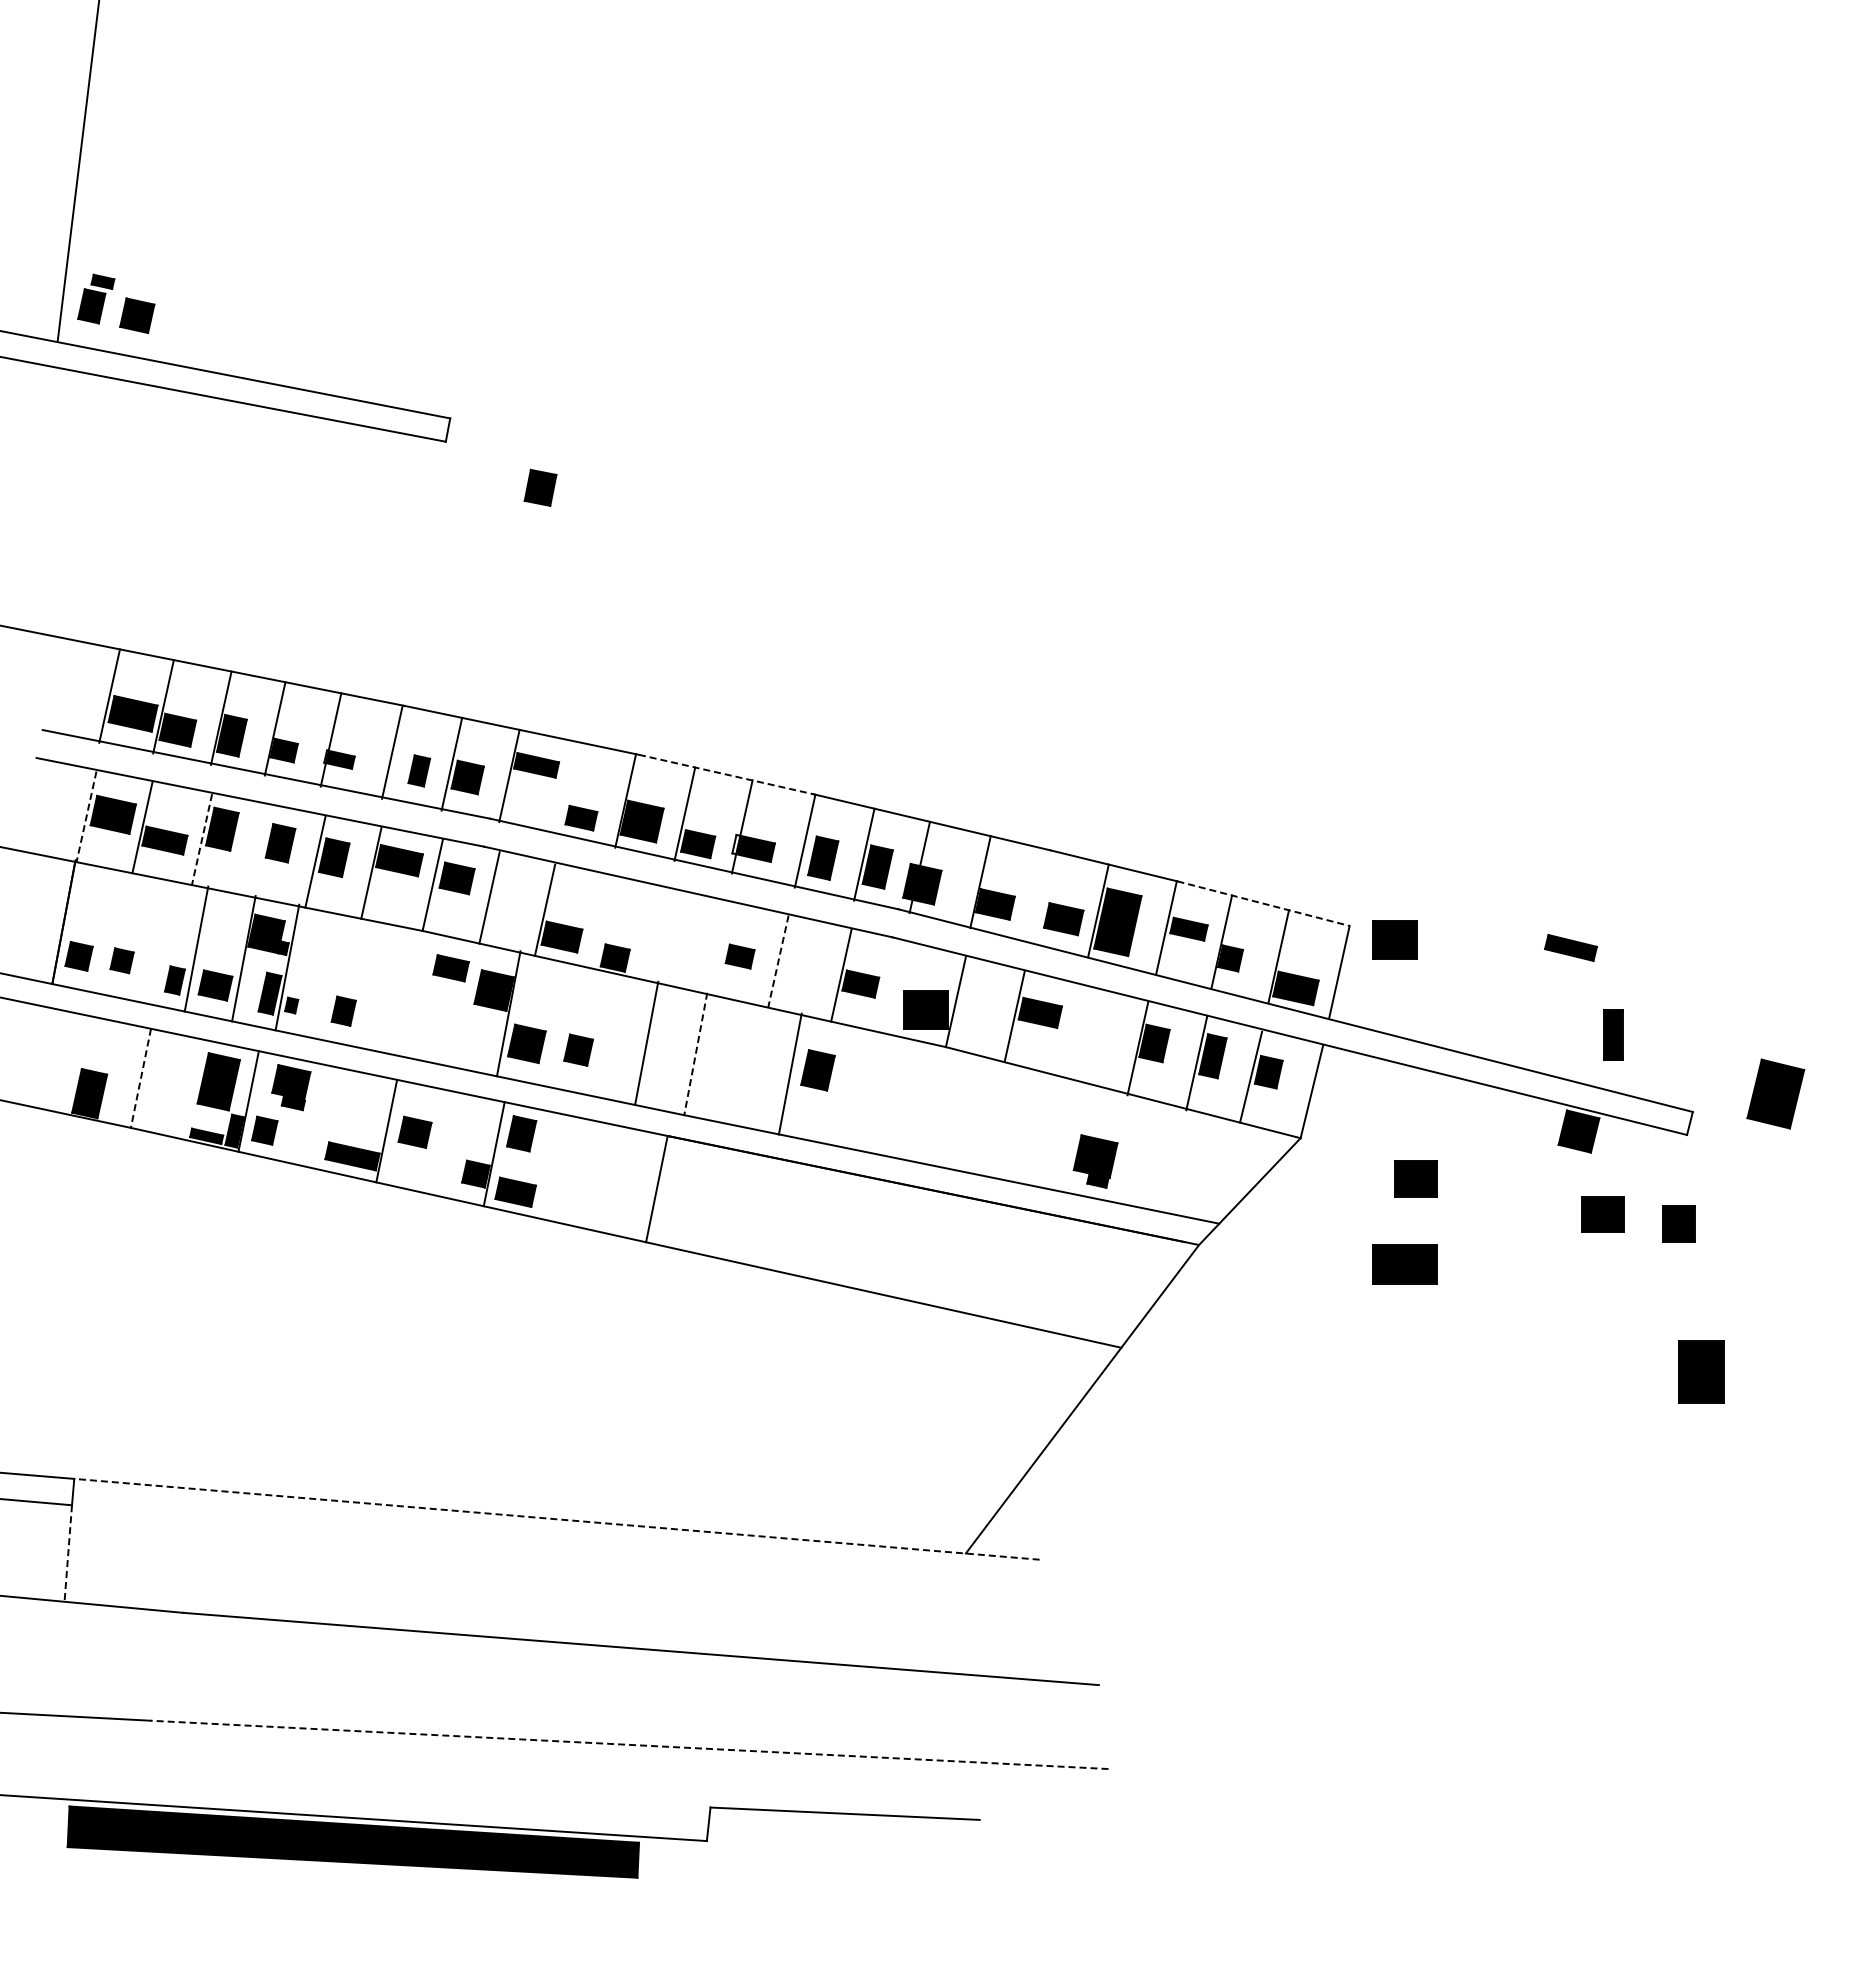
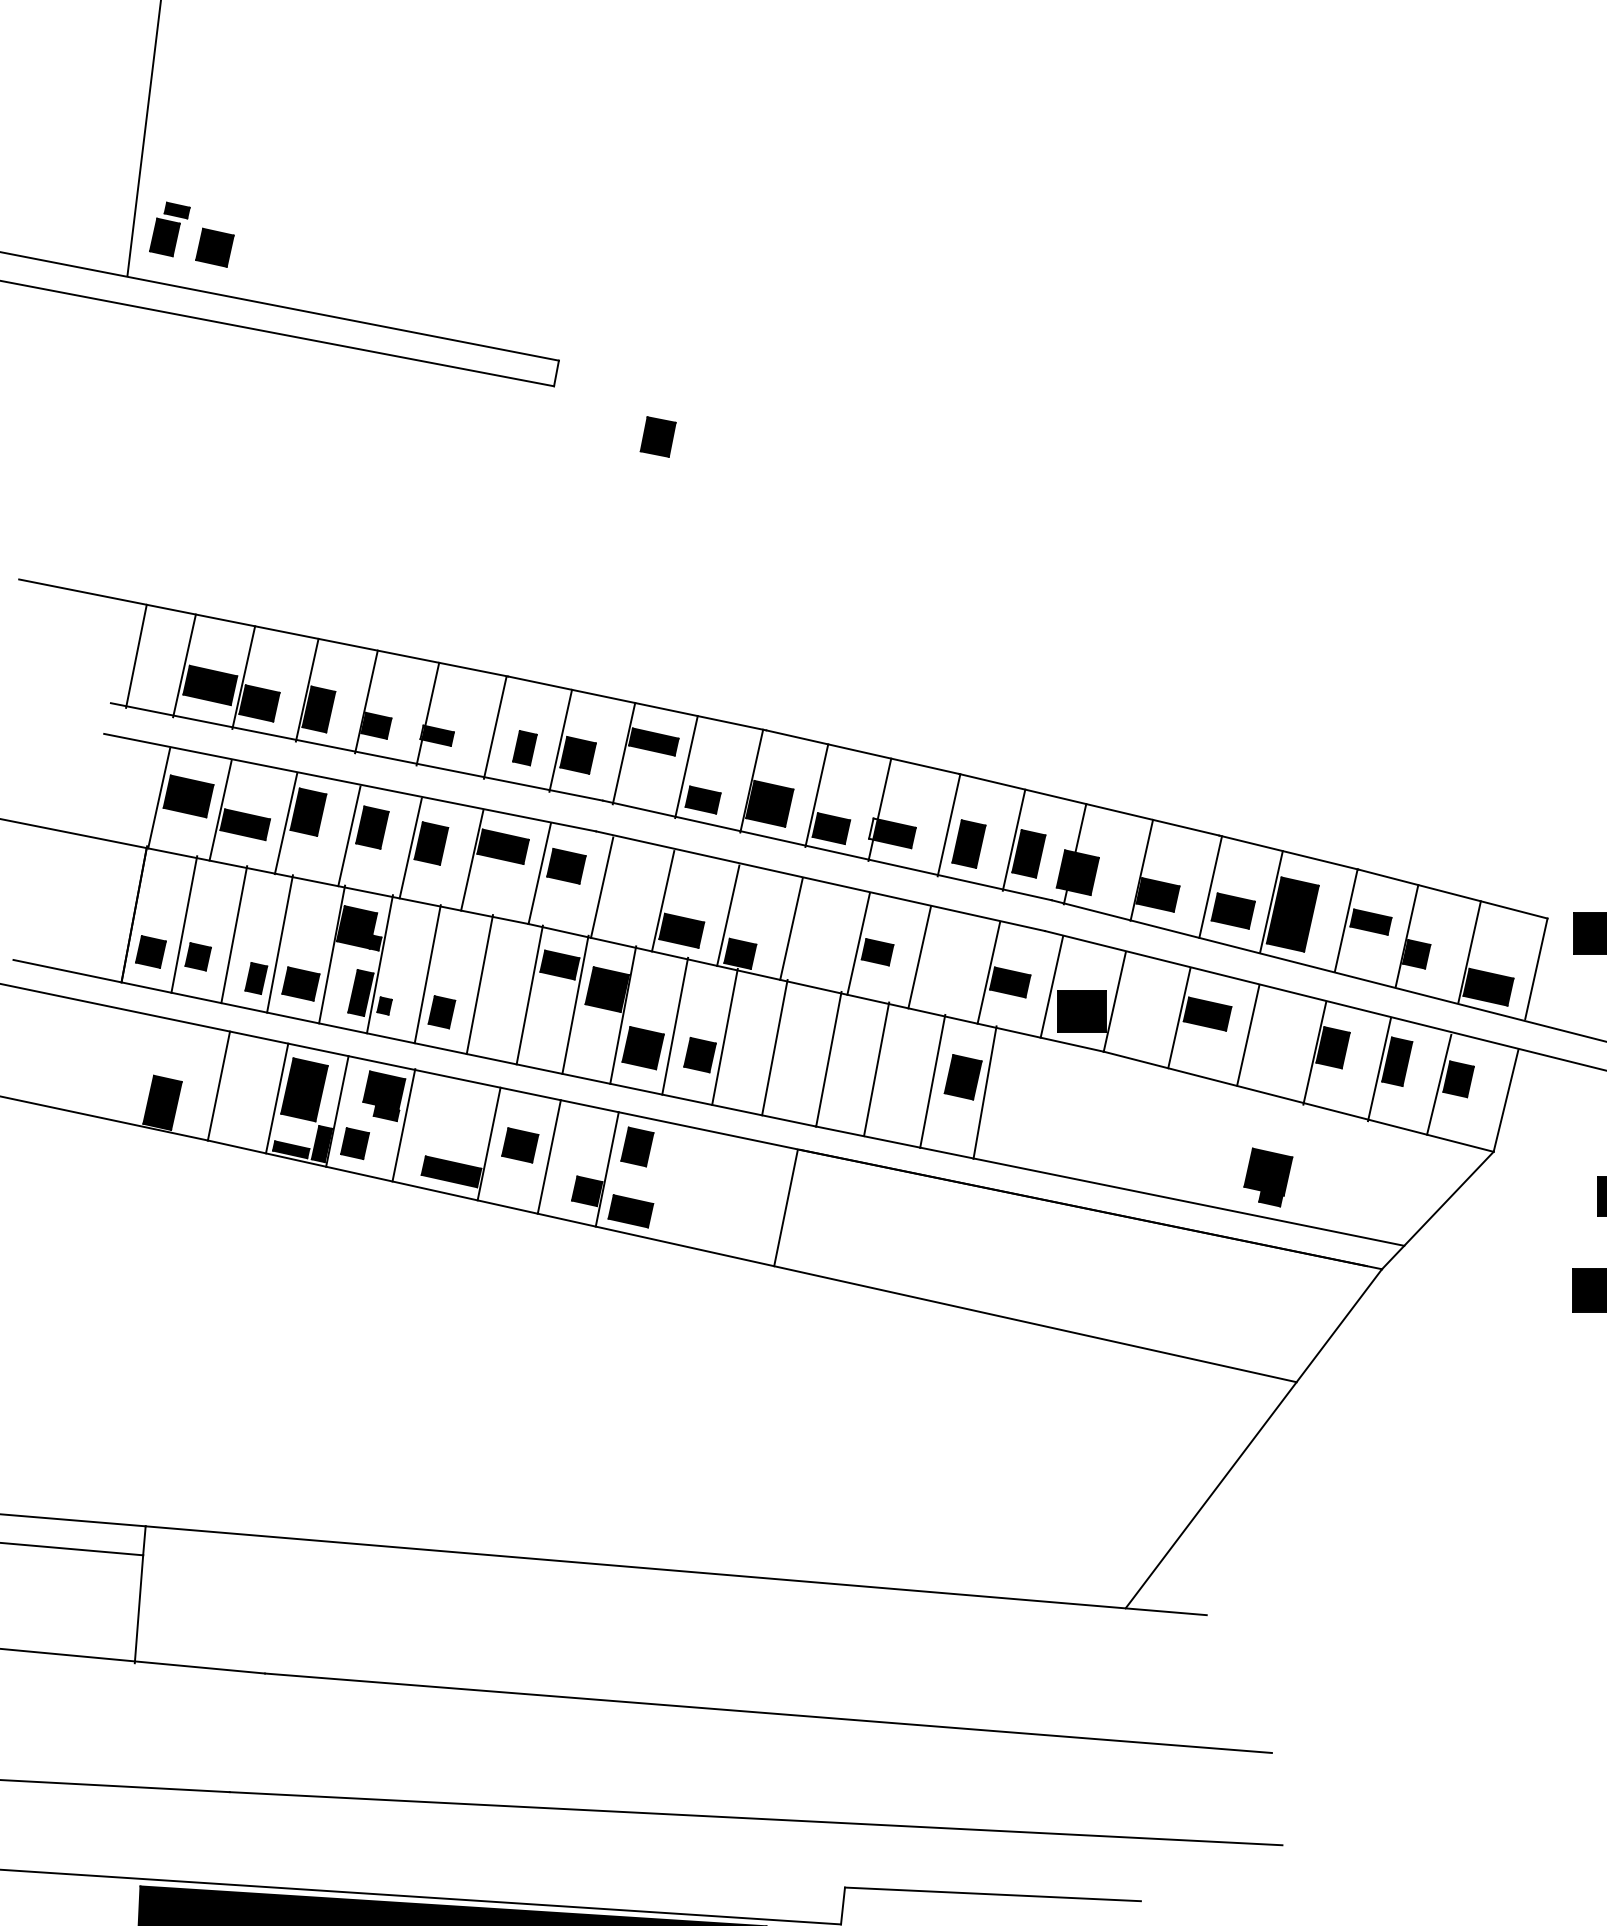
line: (65, 687) -> (136, 656), added
line: (726, 774) -> (862, 752), dashed -> solid
line: (566, 787) -> (686, 766), added
line: (86, 817) -> (159, 799), dashed -> solid
line: (202, 839) -> (286, 823), dashed -> solid
line: (259, 850) -> (349, 835), added
line: (1042, 897) -> (1209, 887), added
line: (1263, 903) -> (1452, 893), dashed -> solid
line: (604, 923) -> (728, 915), added
line: (109, 931) -> (184, 924), added
line: (661, 935) -> (791, 929), added
line: (154, 940) -> (233, 934), added
line: (722, 949) -> (858, 944), added
line: (778, 962) -> (919, 958), dashed -> solid
line: (330, 976) -> (427, 974), added
line: (378, 985) -> (480, 983), added
line: (898, 988) -> (1051, 987), added
line: (423, 995) -> (529, 994), added
line: (465, 1004) -> (575, 1004), added
line: (555, 1023) -> (674, 1025), added
line: (1077, 1032) -> (1248, 1035), added
line: (600, 1033) -> (724, 1036), added
line: (695, 1054) -> (828, 1059), dashed -> solid
line: (738, 1062) -> (875, 1068), added
line: (140, 1078) -> (218, 1086), dashed -> solid
line: (837, 1084) -> (984, 1092), added
line: (193, 1089) -> (276, 1098), added
line: (308, 1113) -> (403, 1124), added
line: (441, 1142) -> (549, 1156), added
line: (556, 1519) -> (675, 1570), dashed -> solid
line: (68, 1554) -> (139, 1609), dashed -> solid
line: (629, 1744) -> (755, 1818), dashed -> solid

